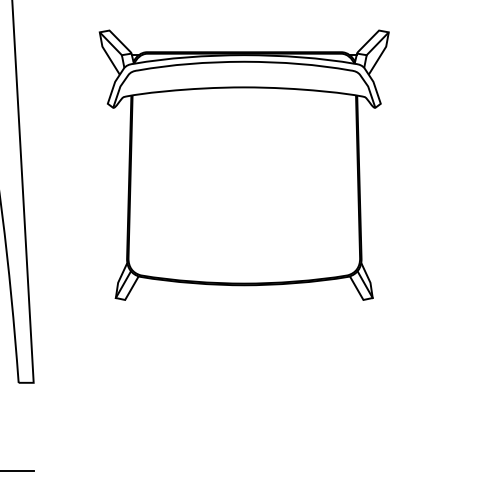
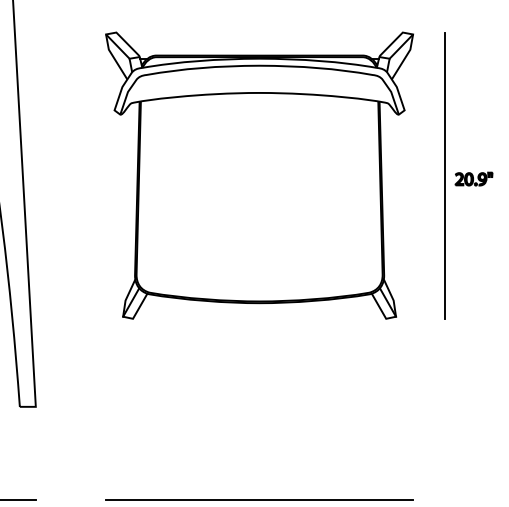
line: (419, 164) -> (445, 174), added
part: (445, 168) -> (473, 179), added
line: (243, 470) -> (258, 500), added

